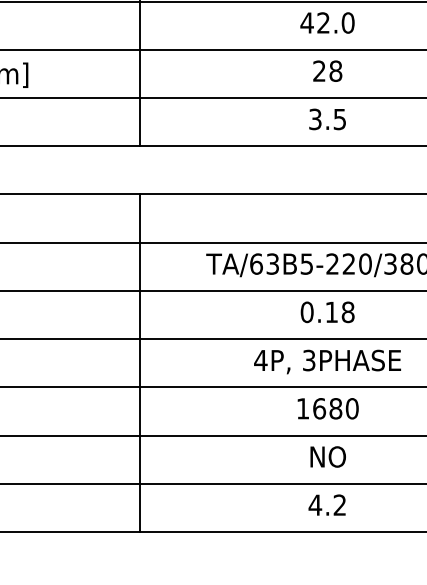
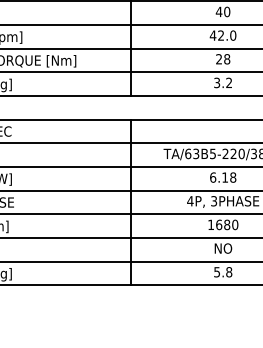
text: (340, 118) -> (229, 82), 3.5 -> 3.2
text: (307, 312) -> (213, 177), 0.18 -> 6.18
text: (326, 505) -> (222, 272), 4.2 -> 5.8

